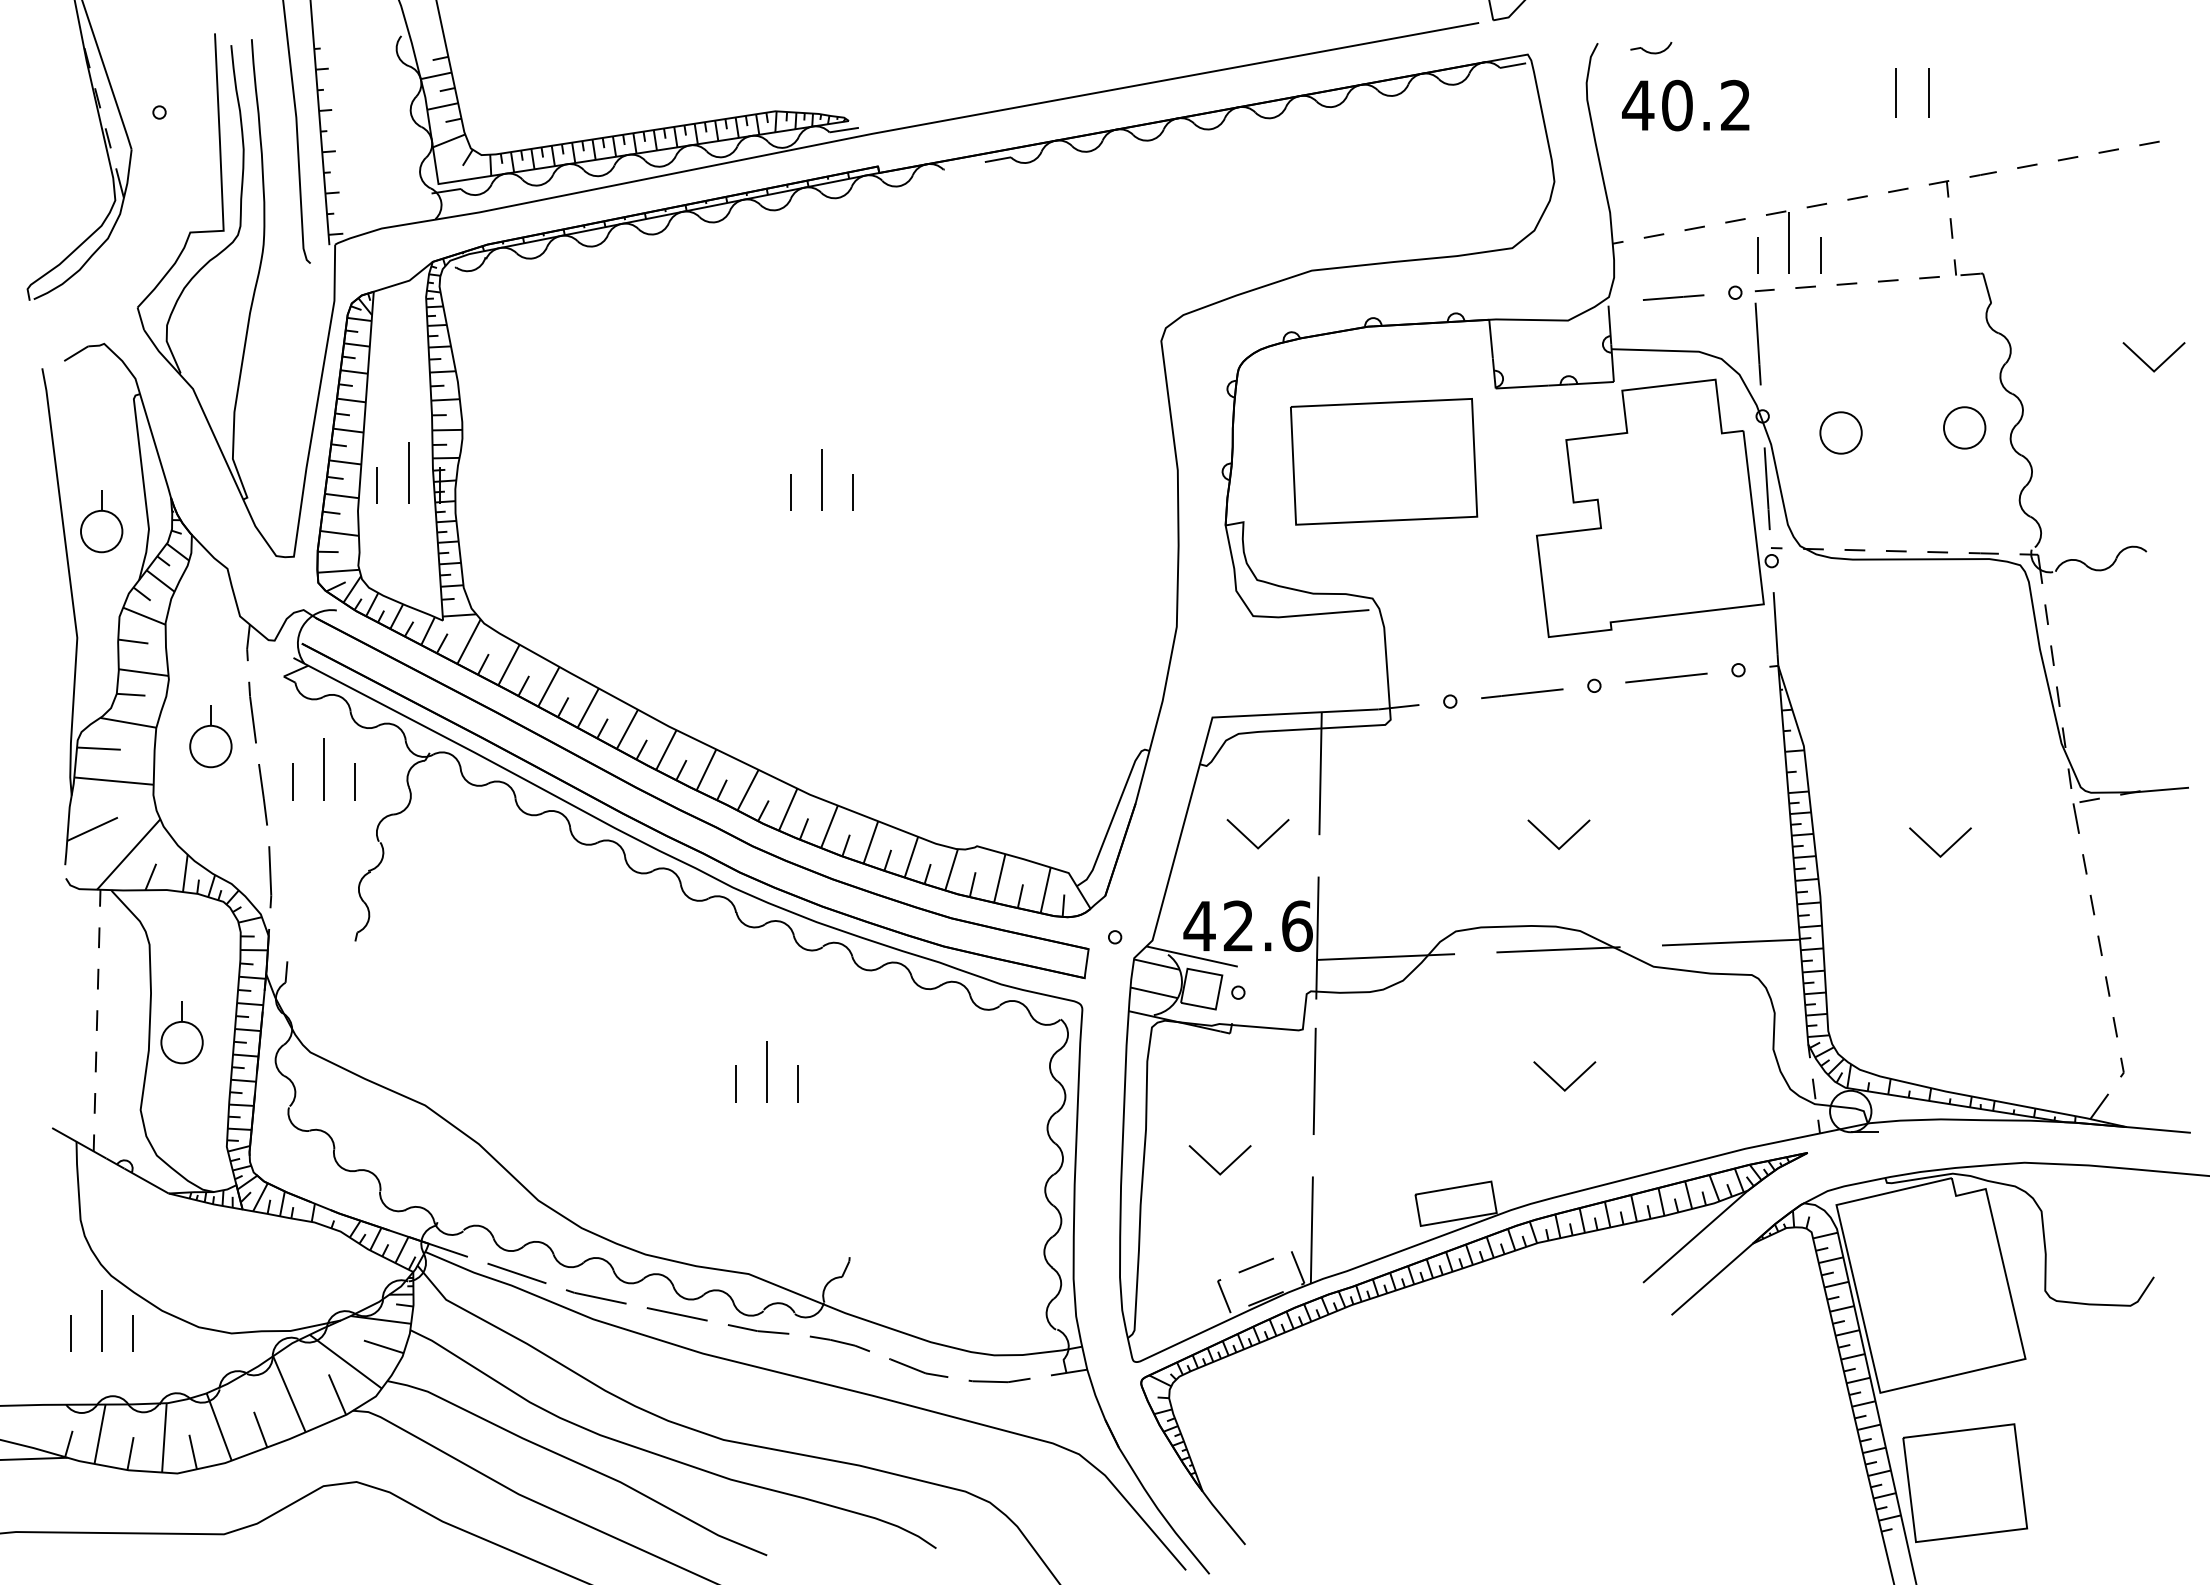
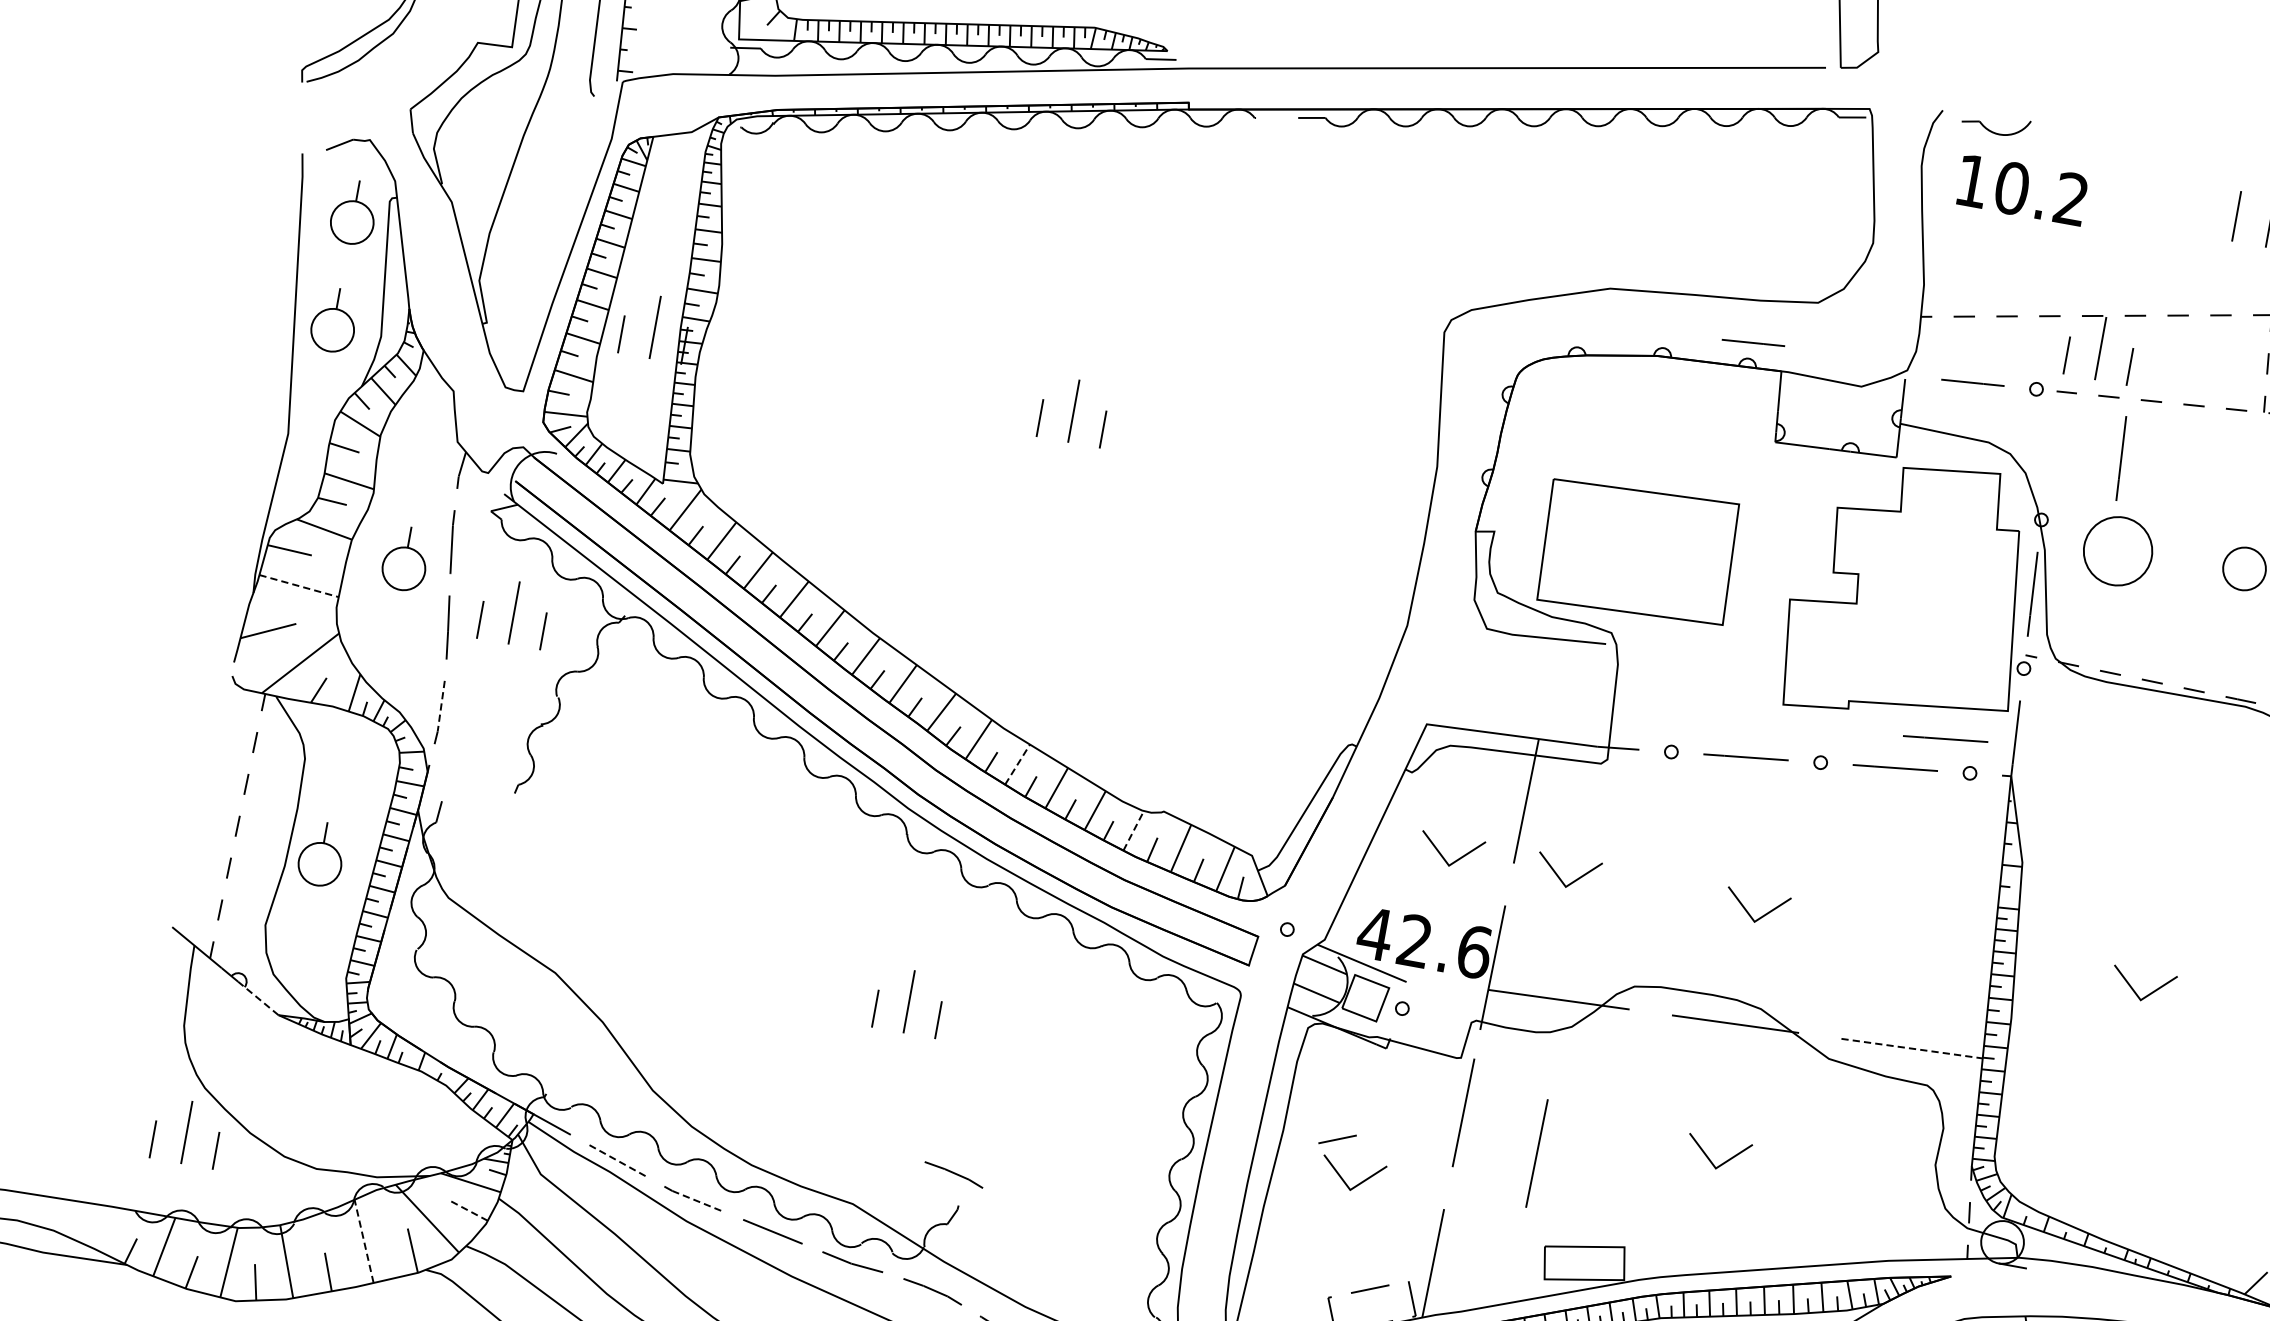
part: (1651, 48) -> (1996, 125), size x1.6
text: (1638, 105) -> (1972, 181), 40.2 -> 10.2
line: (1457, 297) -> (1753, 342), added
line: (1757, 343) -> (2120, 457), moved
part: (101, 415) -> (353, 212), added
part: (1840, 432) -> (2117, 550), size x1.6
part: (1384, 461) -> (1638, 551), moved
line: (1709, 641) -> (1945, 738), added
line: (114, 781) -> (299, 586), solid -> dashed
line: (829, 826) -> (1017, 764), solid -> dashed
part: (1366, 840) -> (1560, 877), added
line: (951, 869) -> (1133, 830), solid -> dashed
line: (270, 870) -> (441, 705), solid -> dashed
line: (1731, 942) -> (1912, 1048), solid -> dashed
line: (1391, 1106) -> (1536, 1152), added
line: (1198, 1128) -> (1336, 1139), added
line: (146, 1180) -> (258, 997), solid -> dashed
part: (839, 1228) -> (953, 1174), added
line: (517, 1273) -> (618, 1160), solid -> dashed
line: (600, 1298) -> (697, 1201), solid -> dashed
line: (383, 1346) -> (468, 1210), solid -> dashed
line: (289, 1393) -> (364, 1240), solid -> dashed

